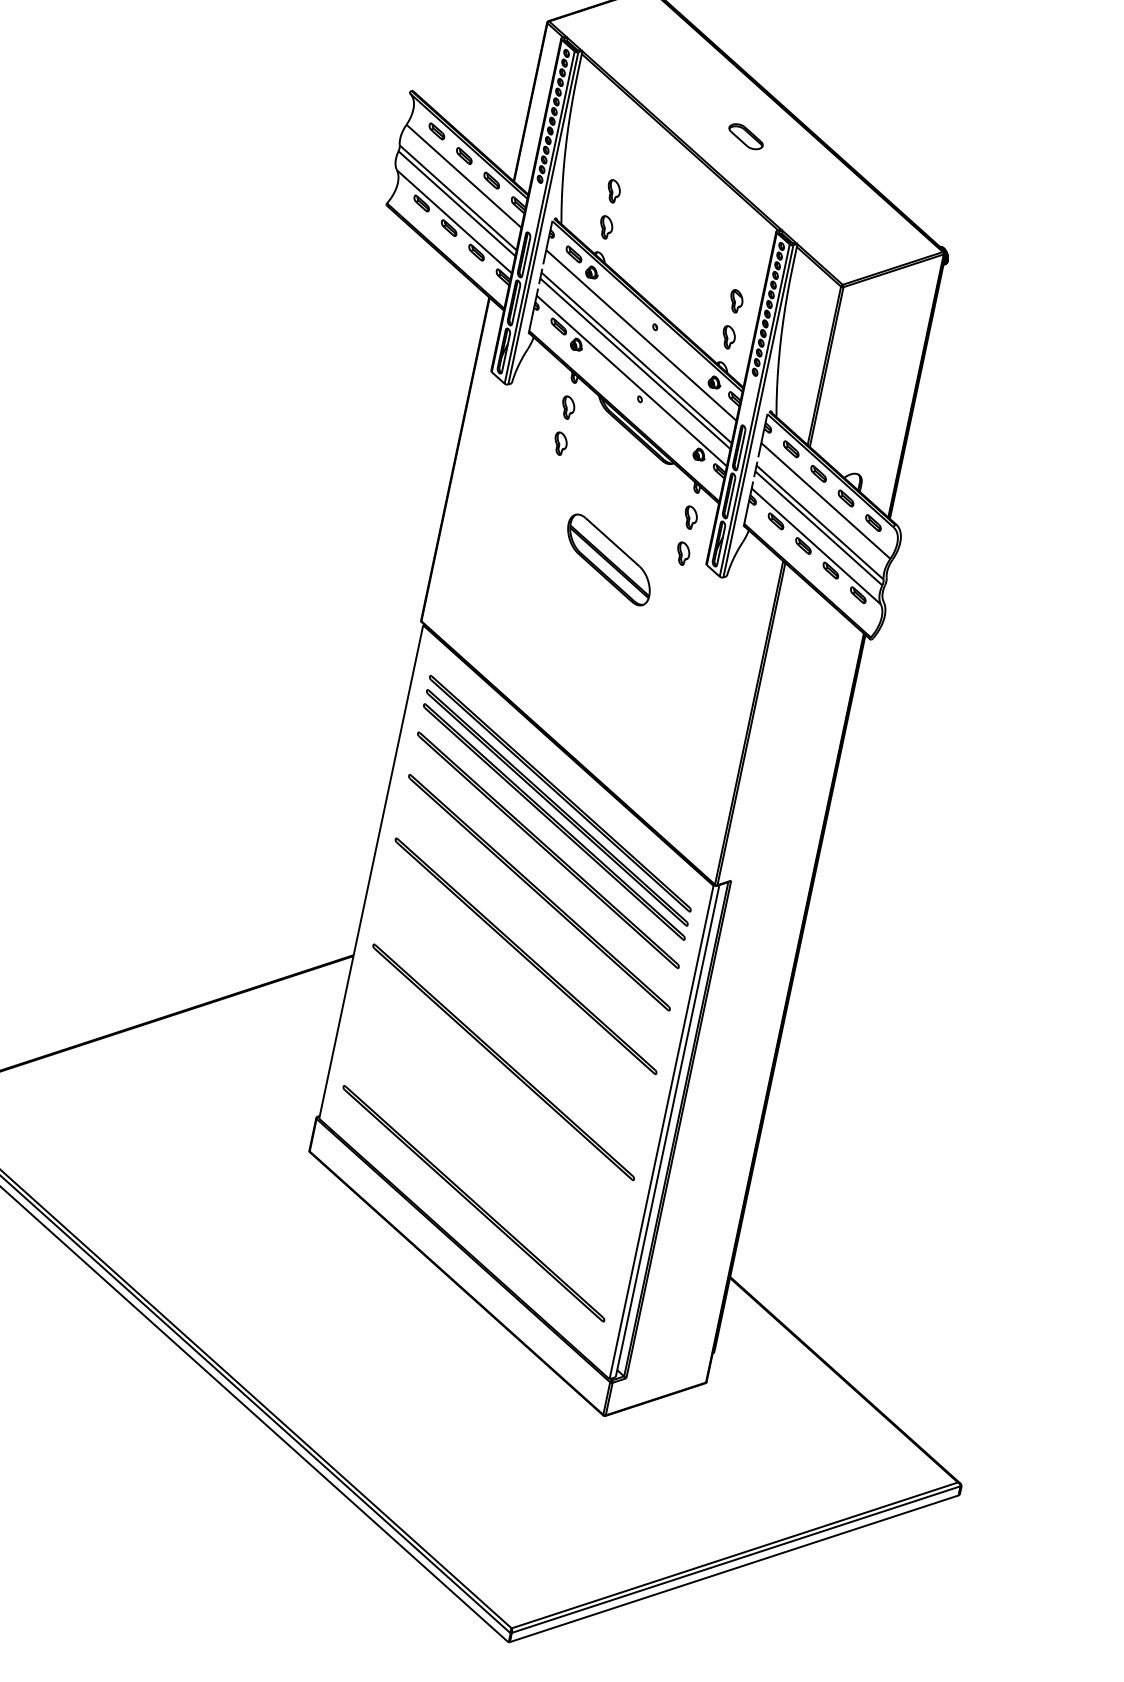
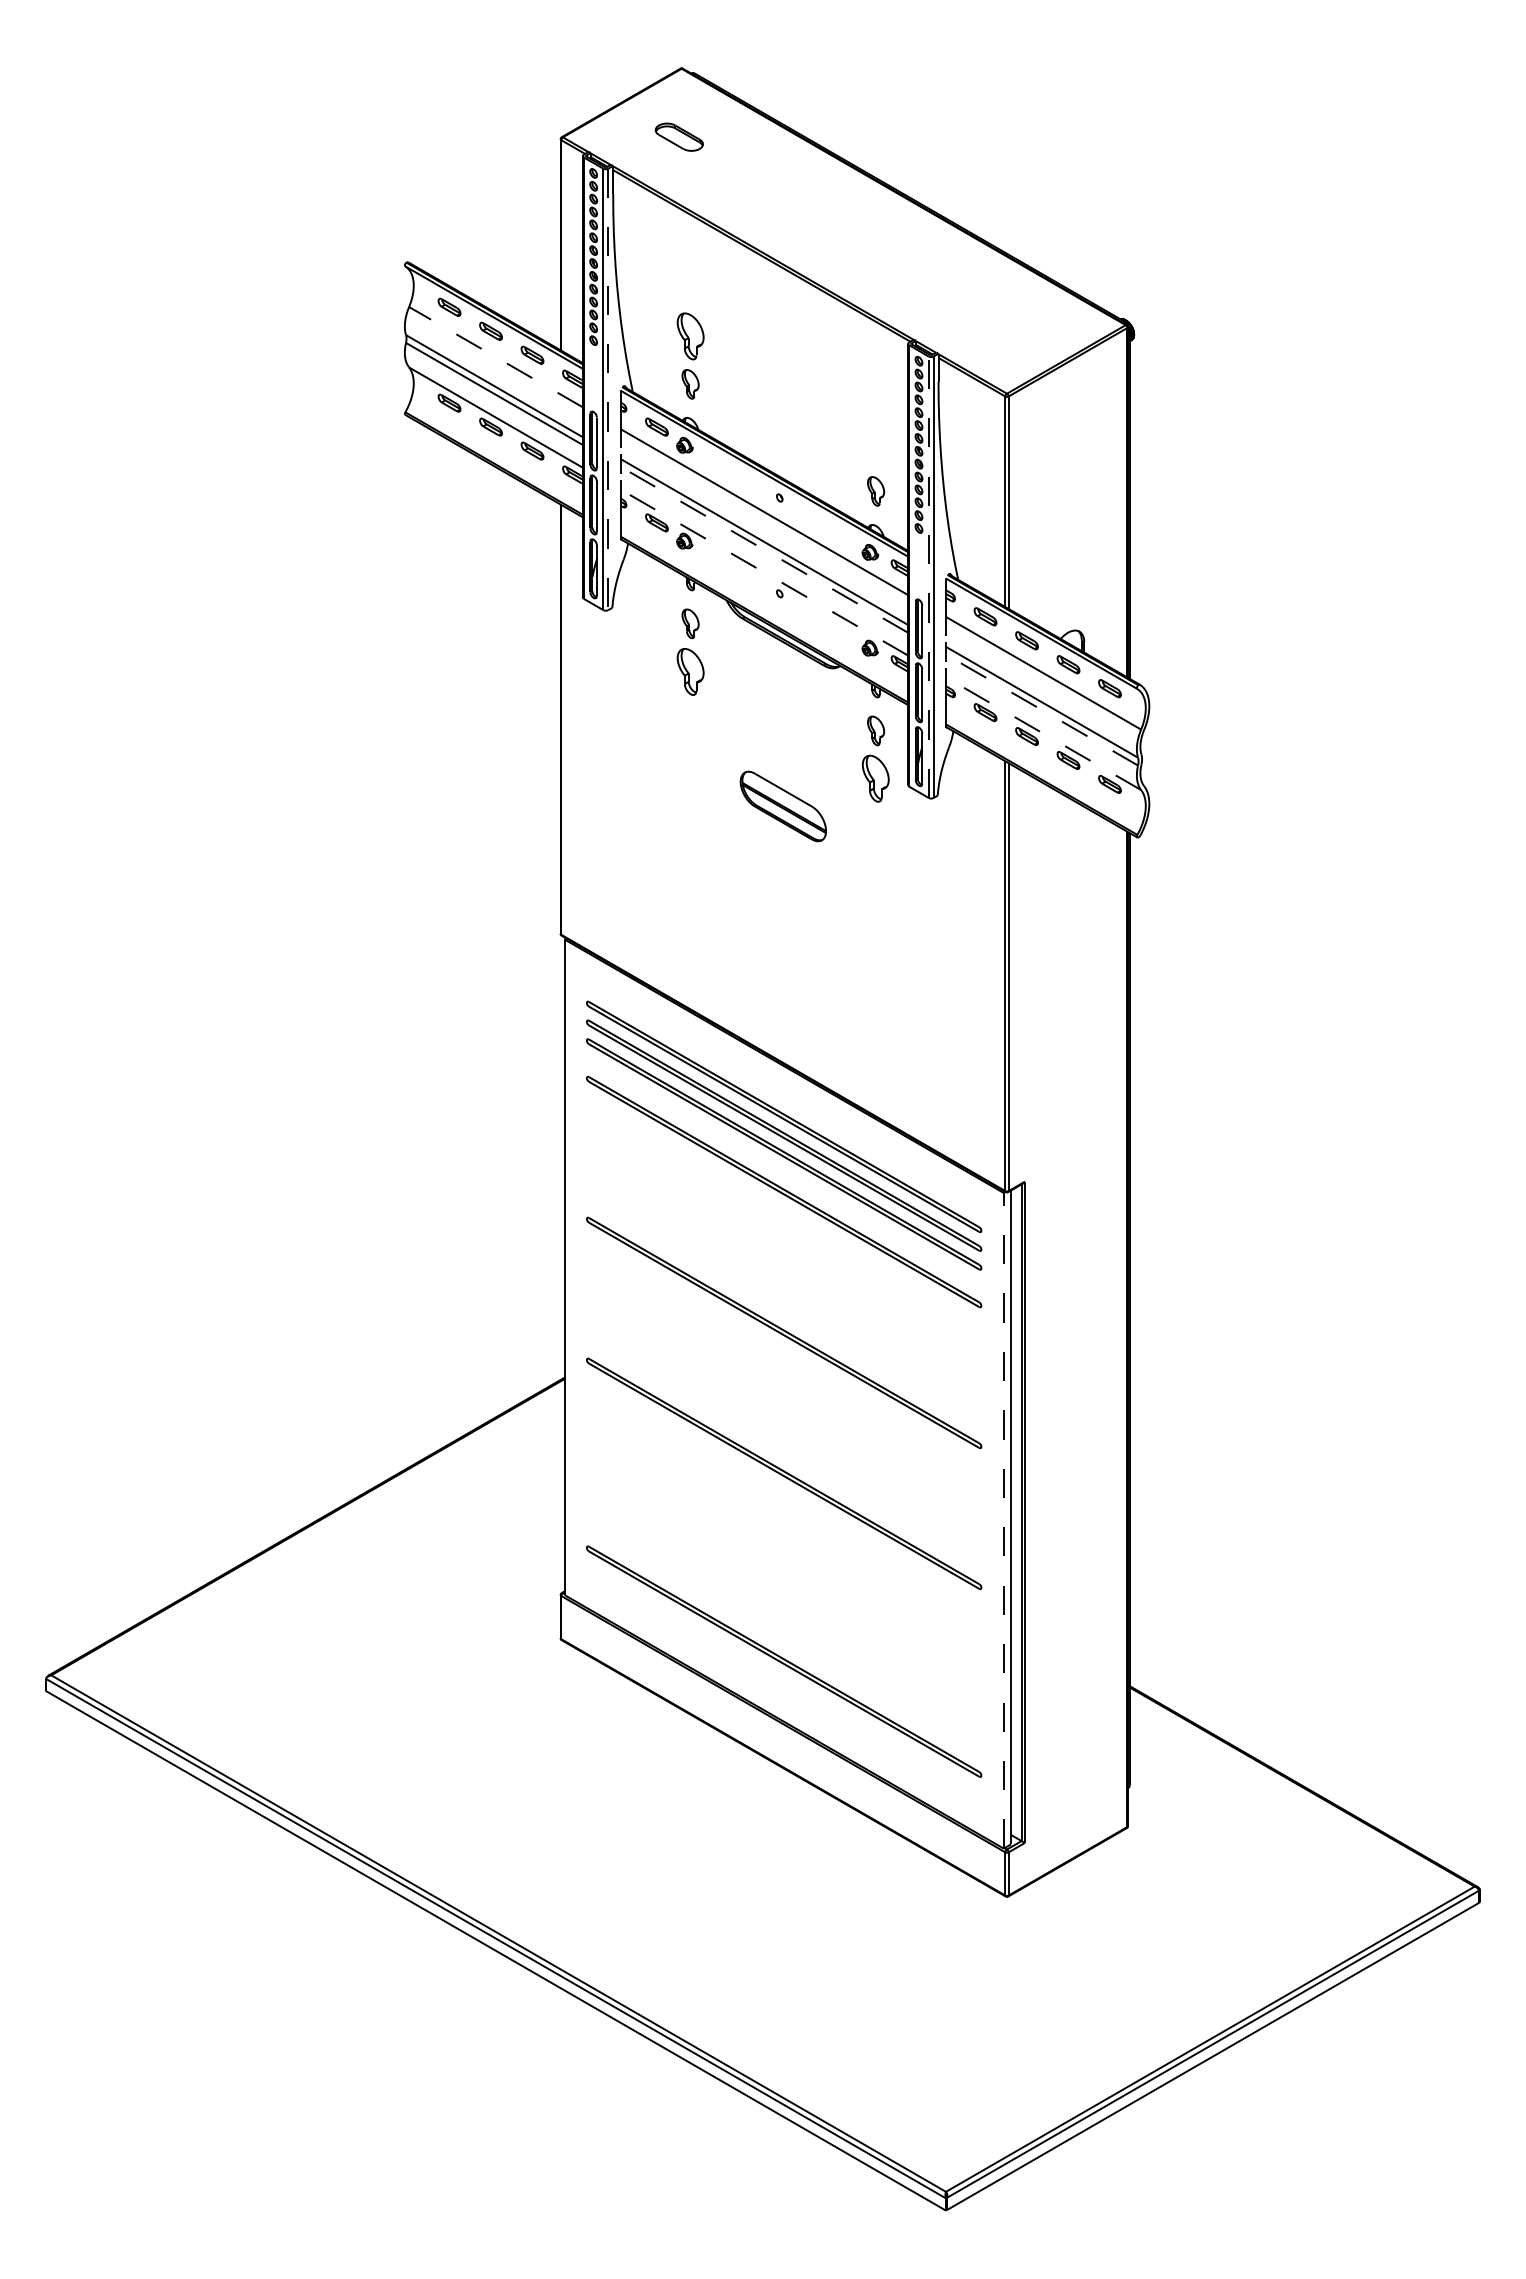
part: (745, 136) -> (678, 136), moved
line: (463, 175) -> (495, 356), solid -> dashed
part: (613, 191) -> (690, 336), size x1.6
line: (543, 218) -> (608, 389), solid -> dashed
part: (736, 301) -> (876, 443), removed
line: (634, 363) -> (763, 549), solid -> dashed
line: (631, 380) -> (763, 572), solid -> dashed
line: (754, 410) -> (928, 577), solid -> dashed
part: (560, 443) -> (690, 671), size x1.6
line: (818, 528) -> (1041, 710), solid -> dashed
line: (816, 546) -> (1043, 733), solid -> dashed
part: (683, 553) -> (876, 778), size x1.6
part: (609, 560) -> (783, 806), size x0.7
part: (539, 892) -> (784, 1248), removed
line: (661, 1132) -> (1003, 1520), solid -> dashed

